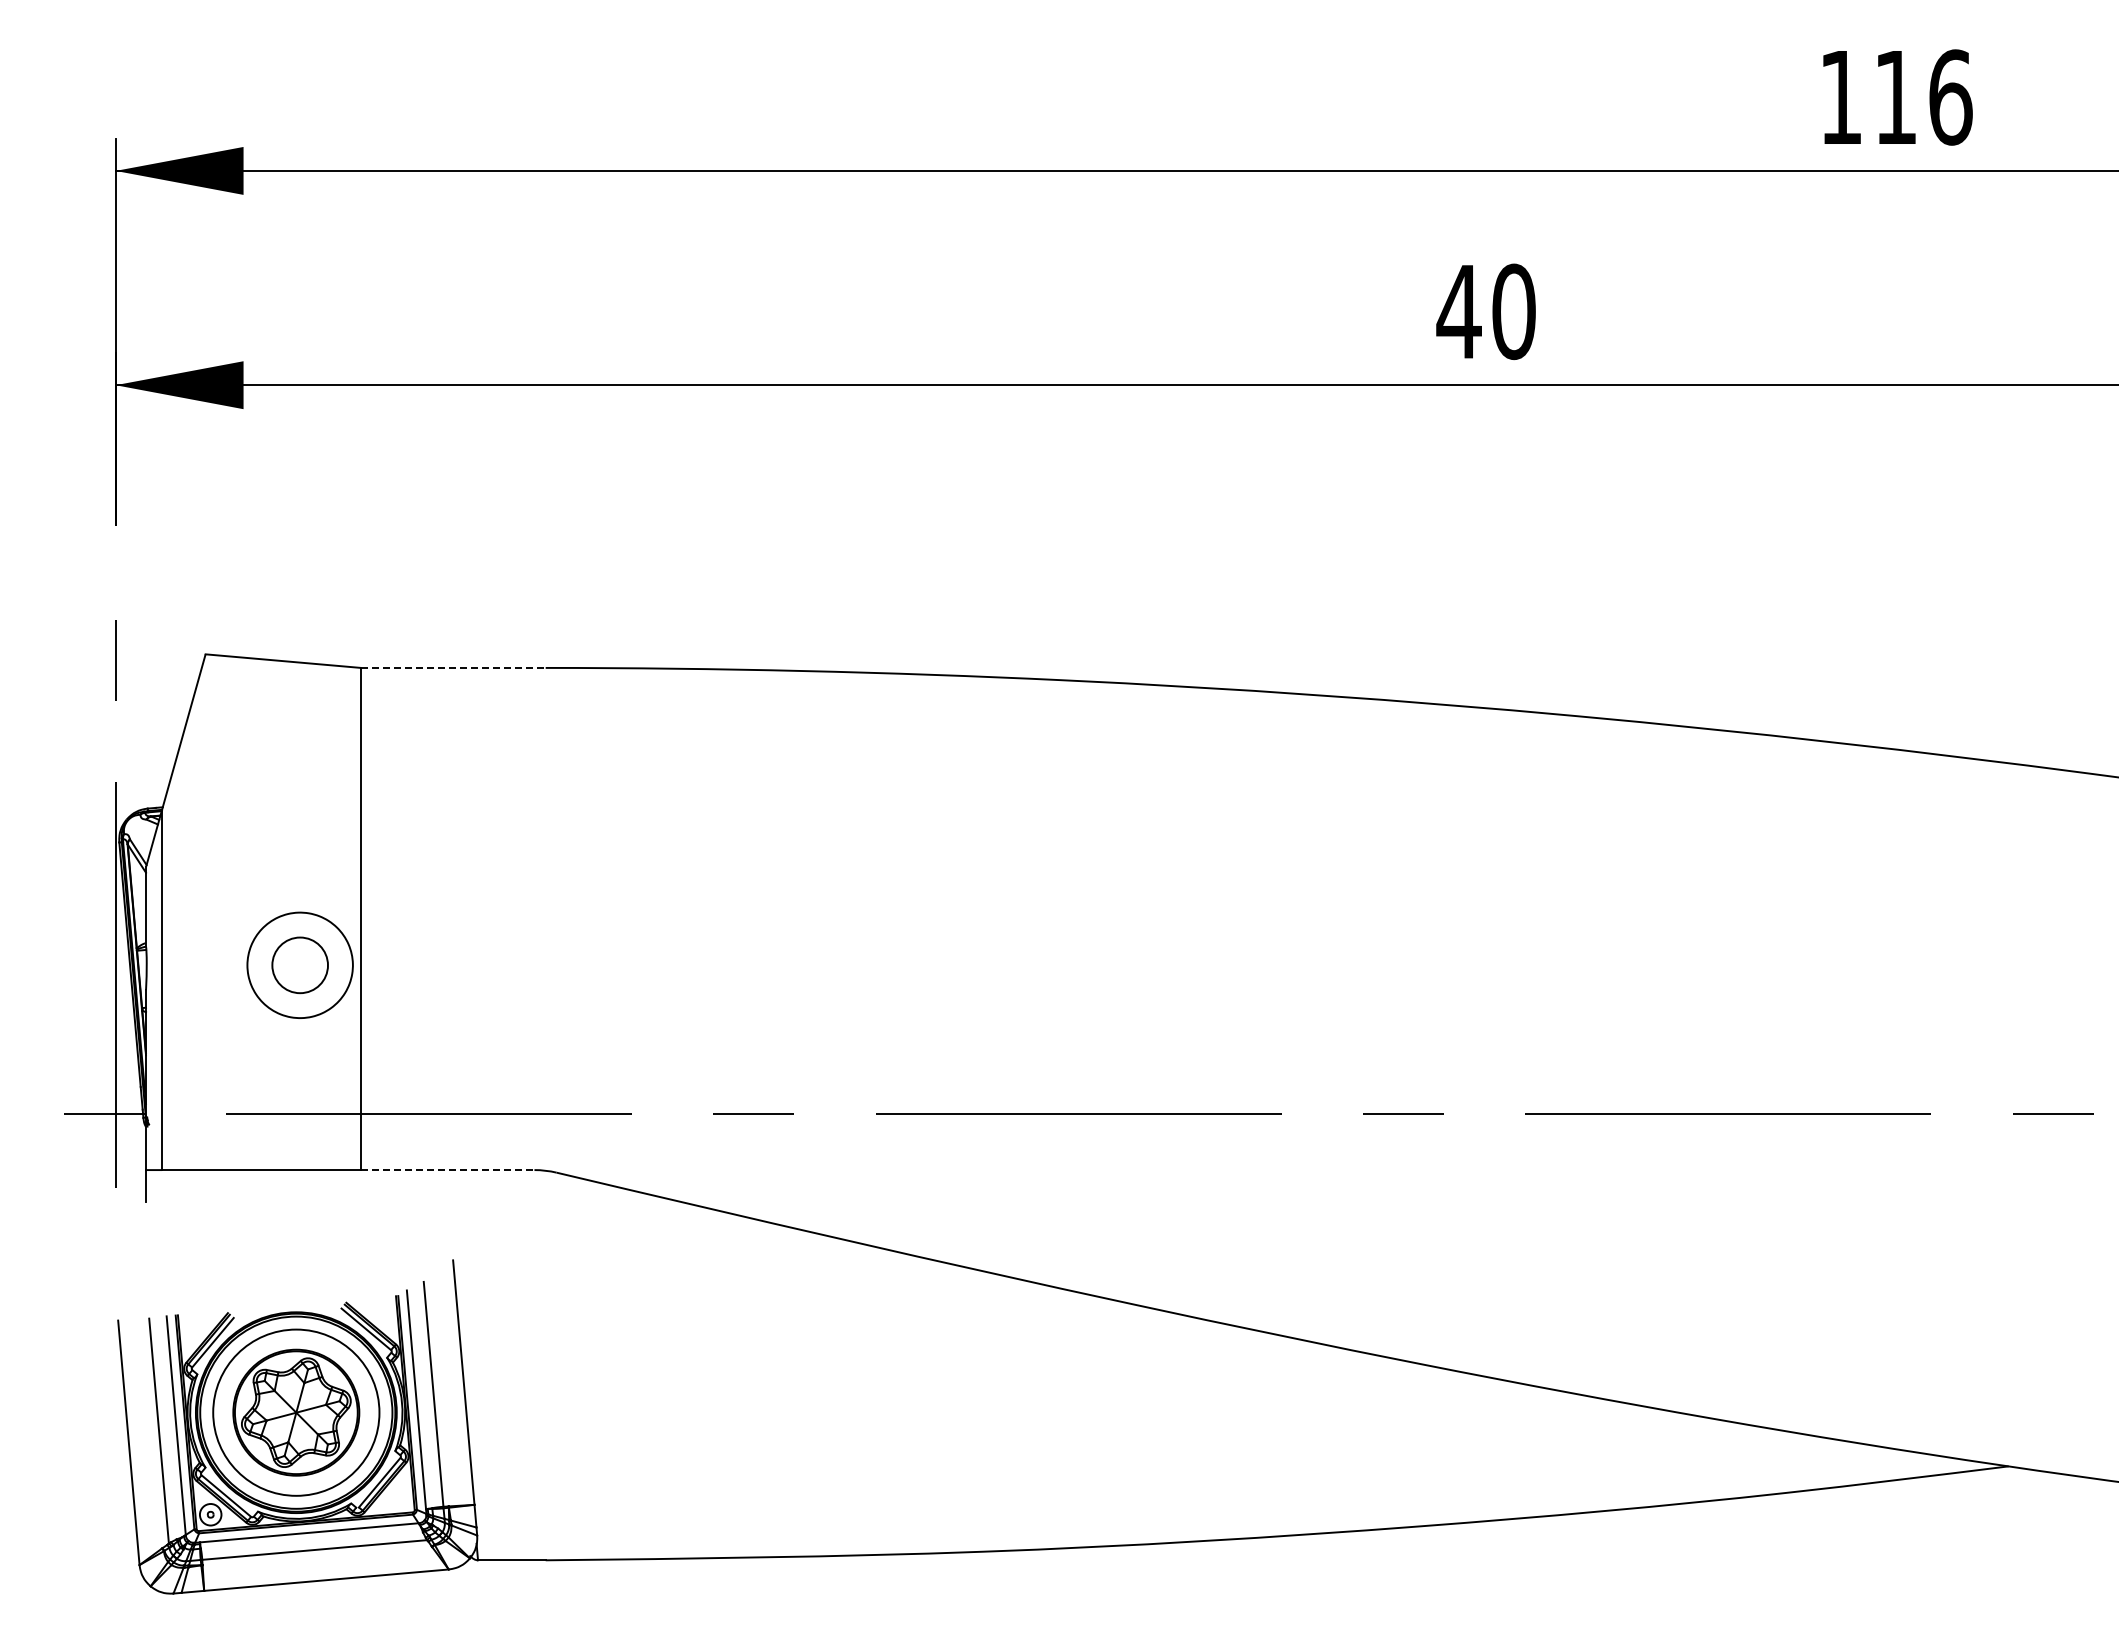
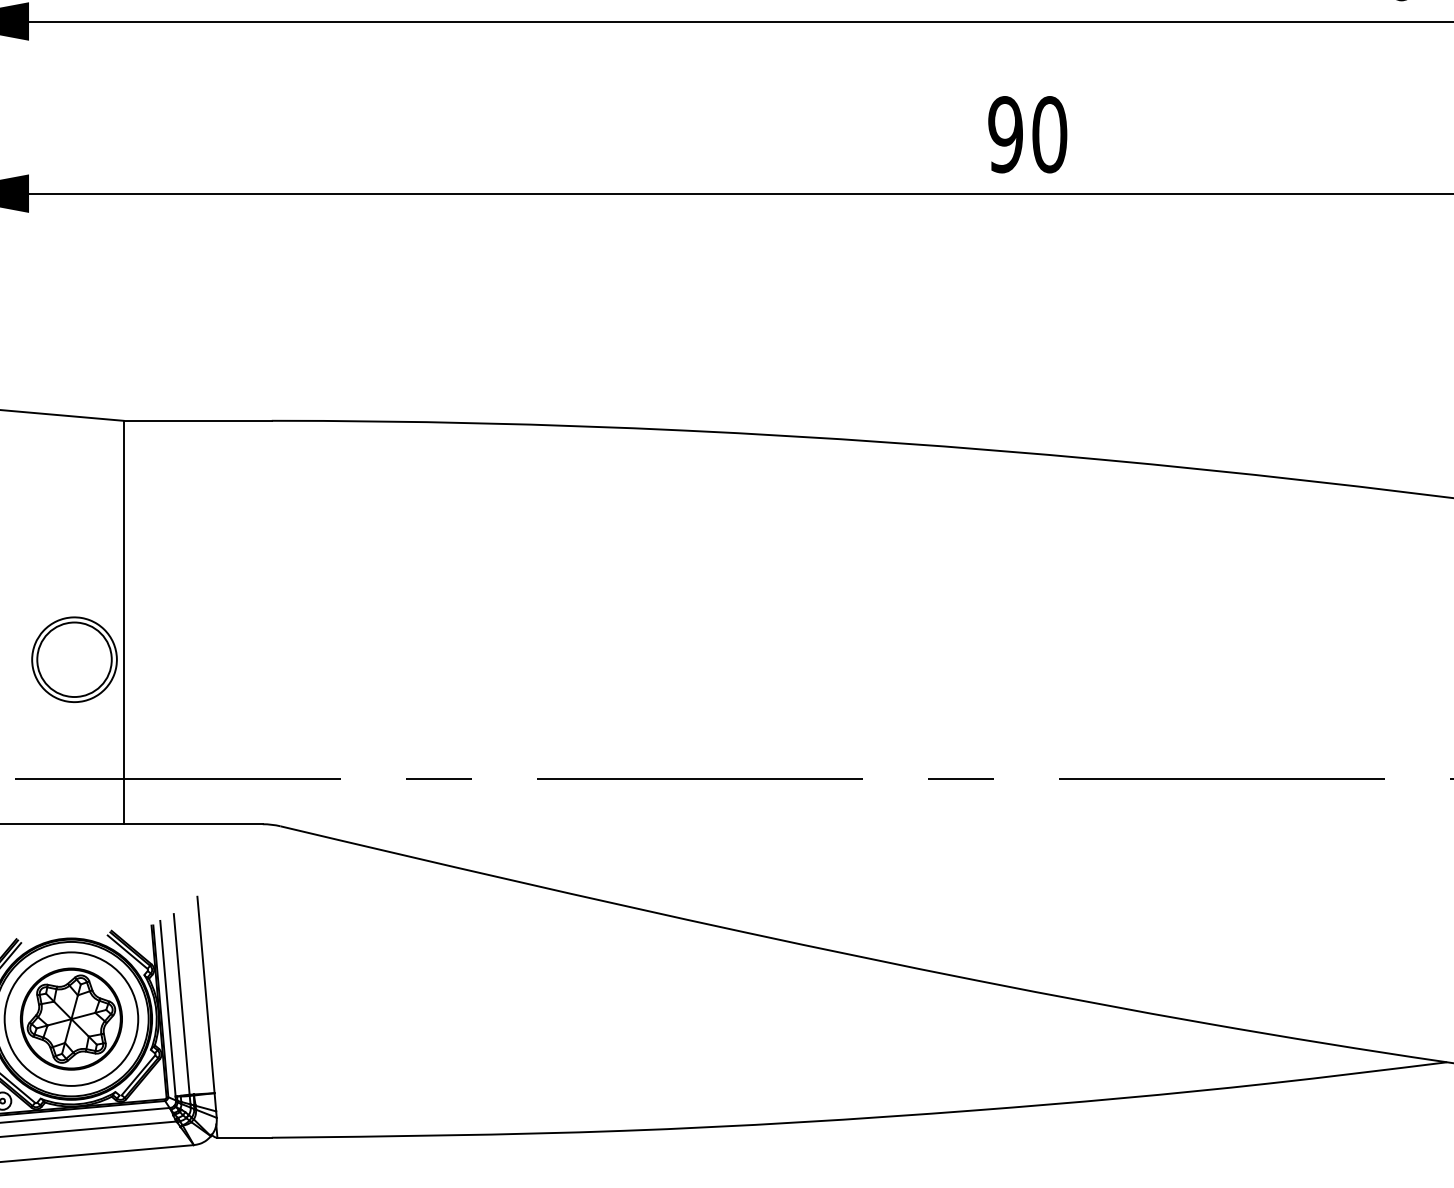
text: (1458, 311) -> (1005, 134), 40 -> 90
line: (453, 667) -> (197, 420), dashed -> solid
circle: (299, 965) -> (73, 659), size x1.67
line: (447, 1170) -> (192, 824), dashed -> solid

